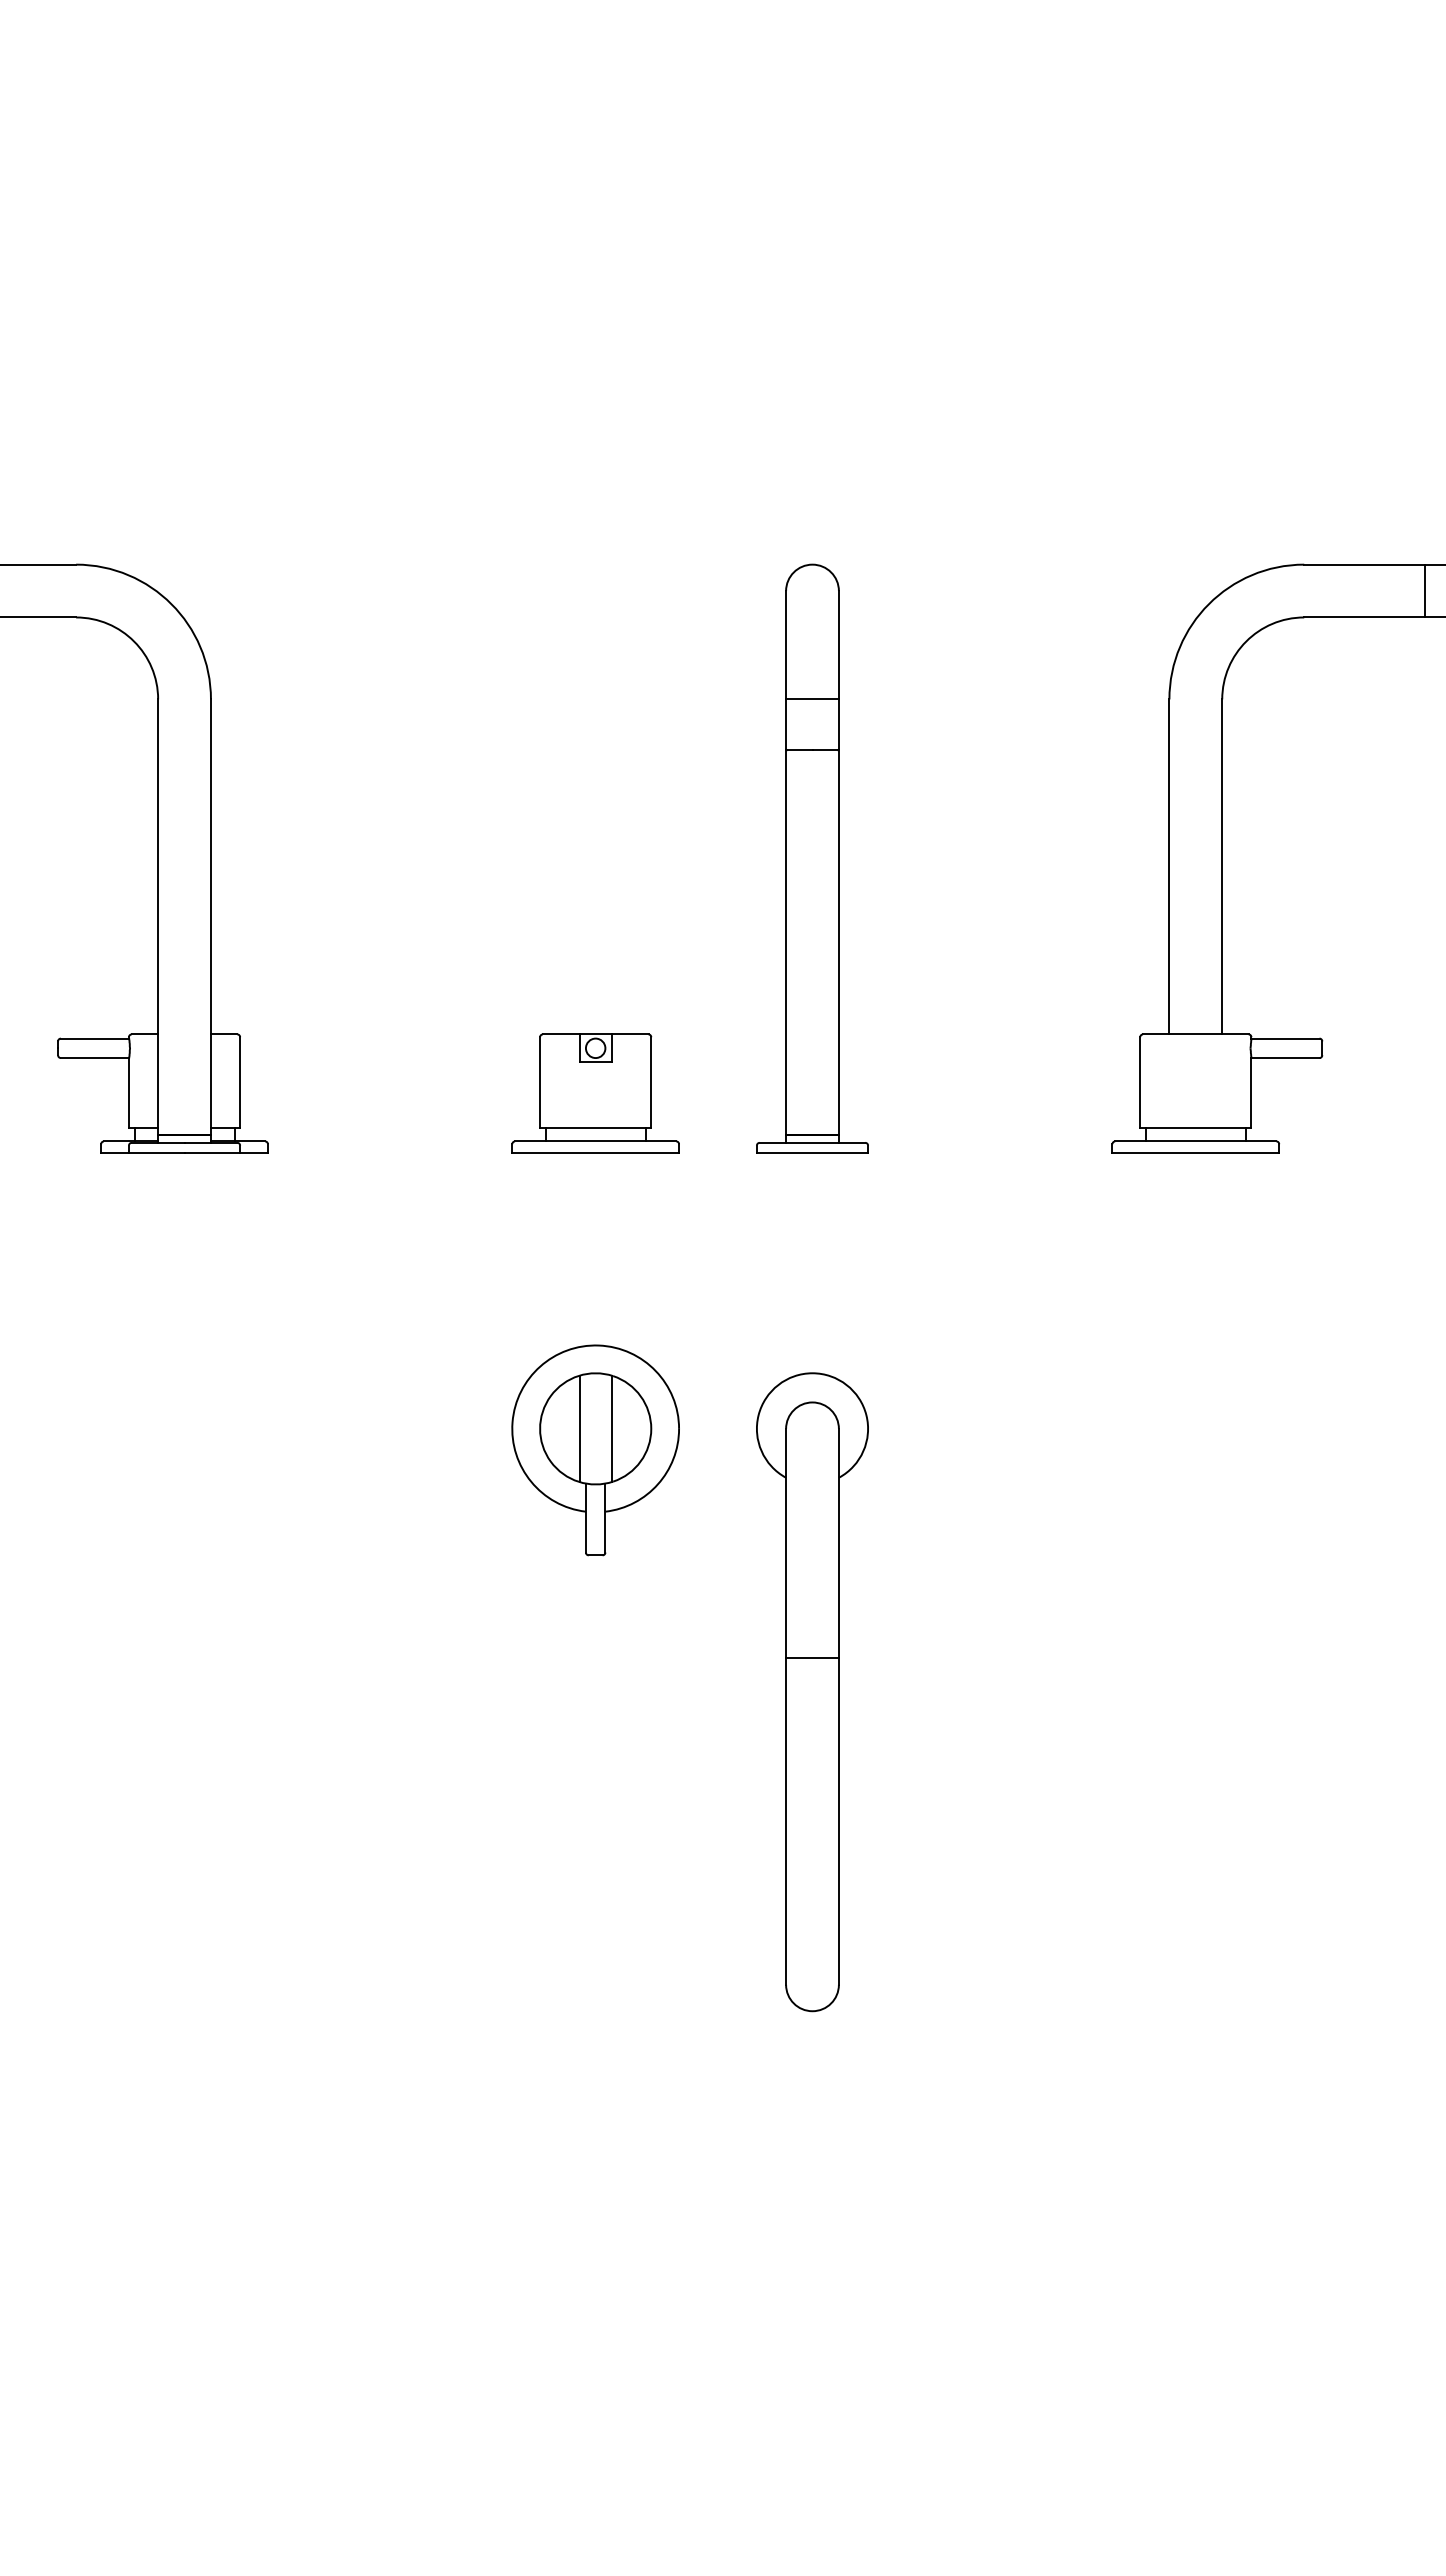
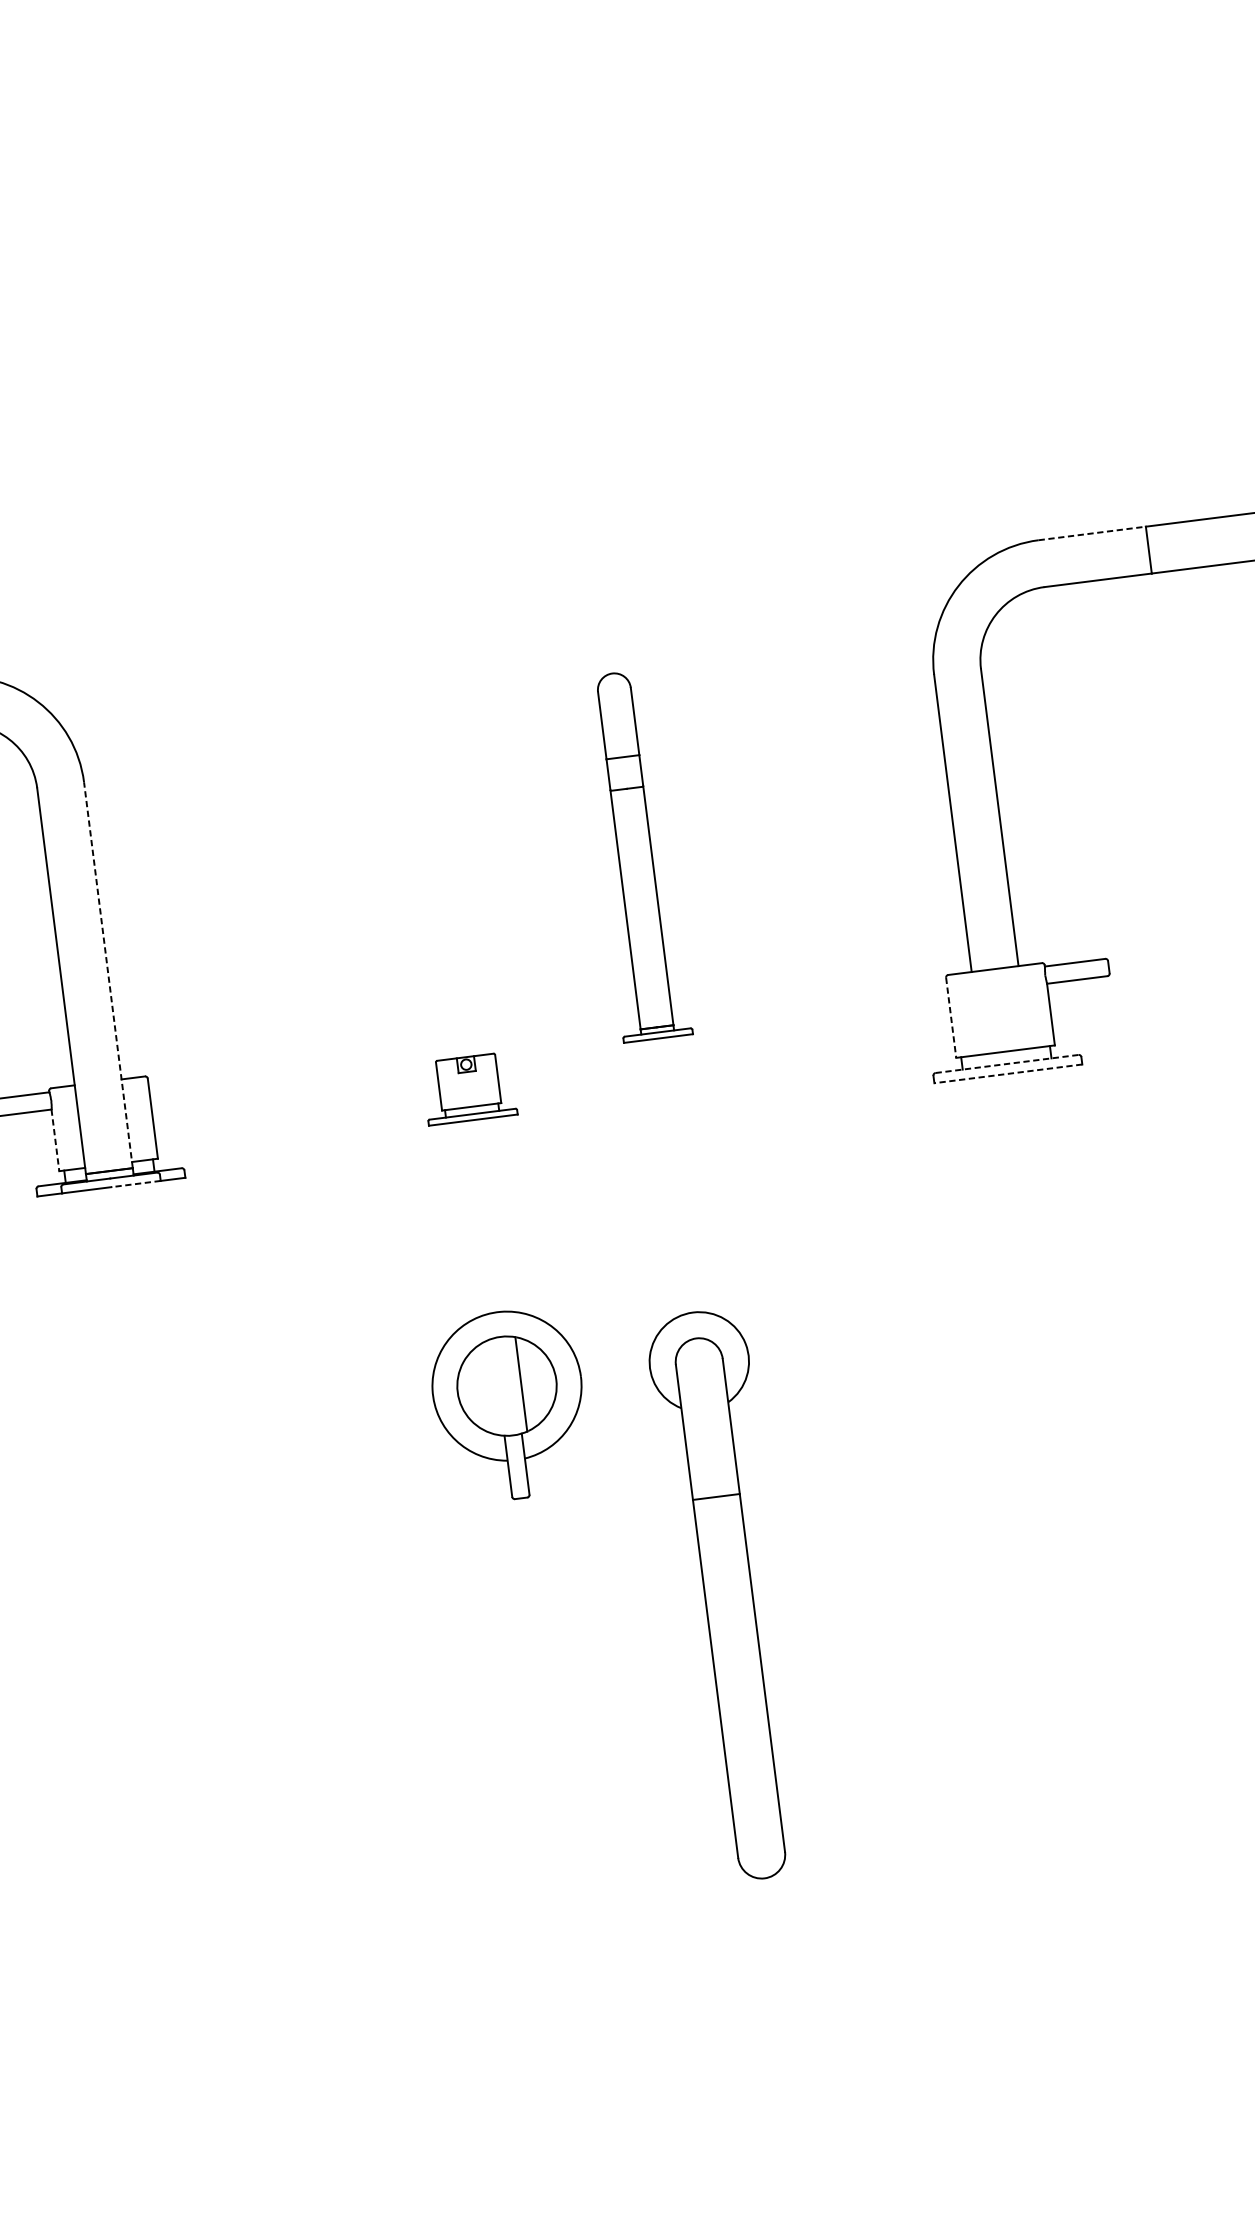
line: (1365, 564) -> (1092, 533), solid -> dashed
part: (812, 858) -> (635, 855), size x0.7
line: (210, 916) -> (107, 974), solid -> dashed
line: (1140, 1082) -> (951, 1017), solid -> dashed
line: (128, 1092) -> (54, 1140), solid -> dashed
part: (595, 1093) -> (469, 1088), size x0.6
line: (1195, 1141) -> (1006, 1064), solid -> dashed
line: (212, 1152) -> (136, 1183), solid -> dashed
line: (1195, 1152) -> (1008, 1073), solid -> dashed
line: (579, 1428) -> (492, 1387), removed
line: (812, 1658) -> (716, 1497), moved

